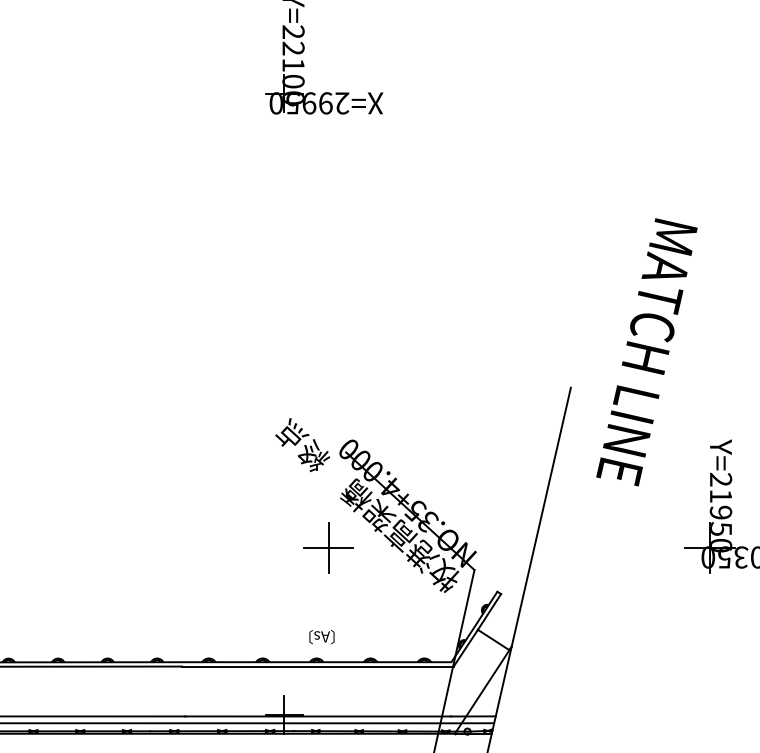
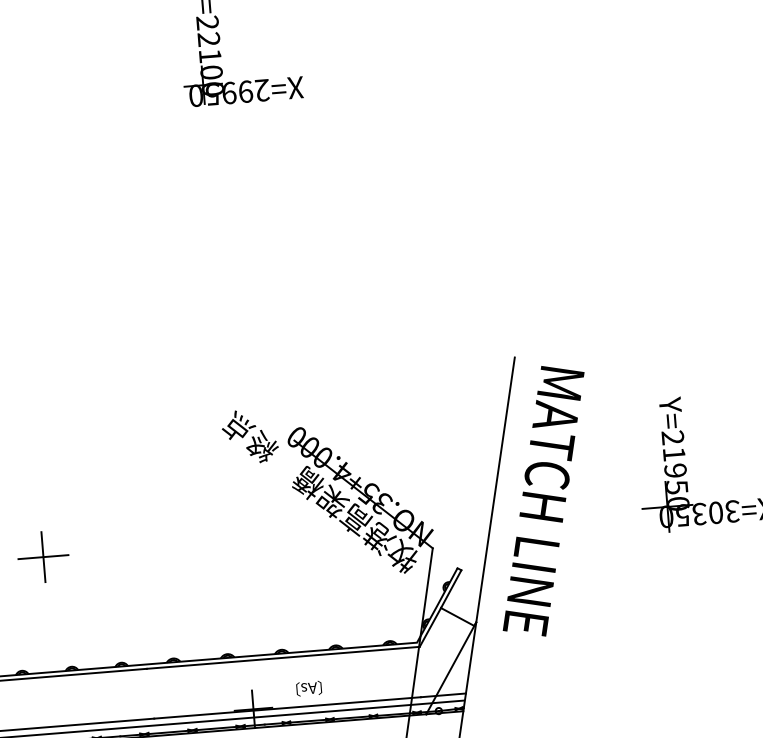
text: (646, 352) -> (543, 501), moved
part: (328, 547) -> (43, 556), moved
text: (321, 637) -> (308, 689), moved

